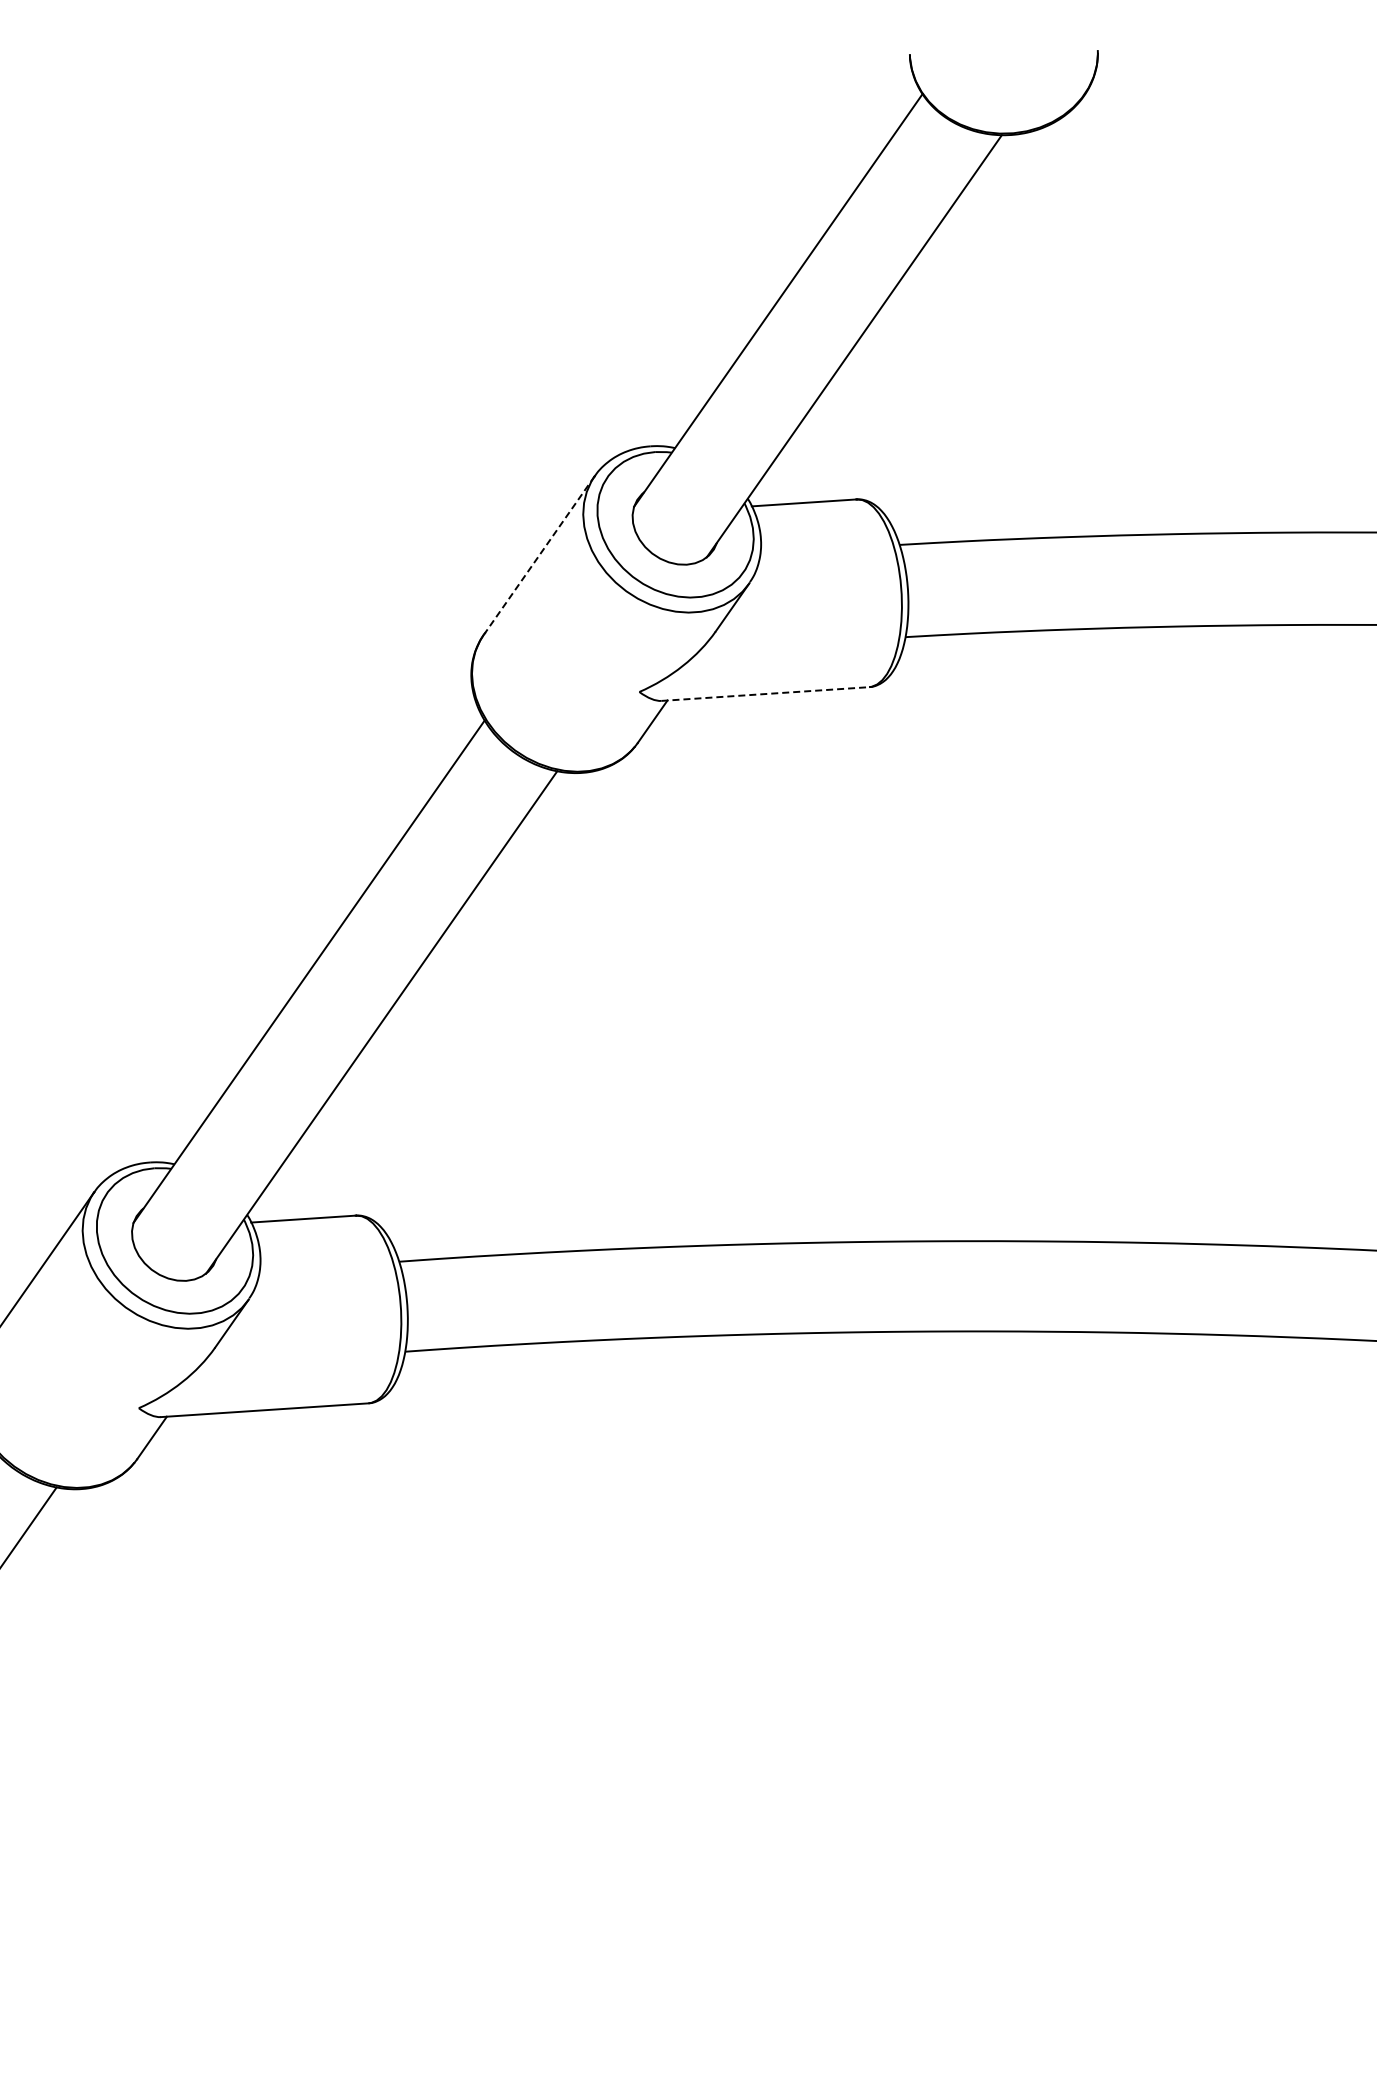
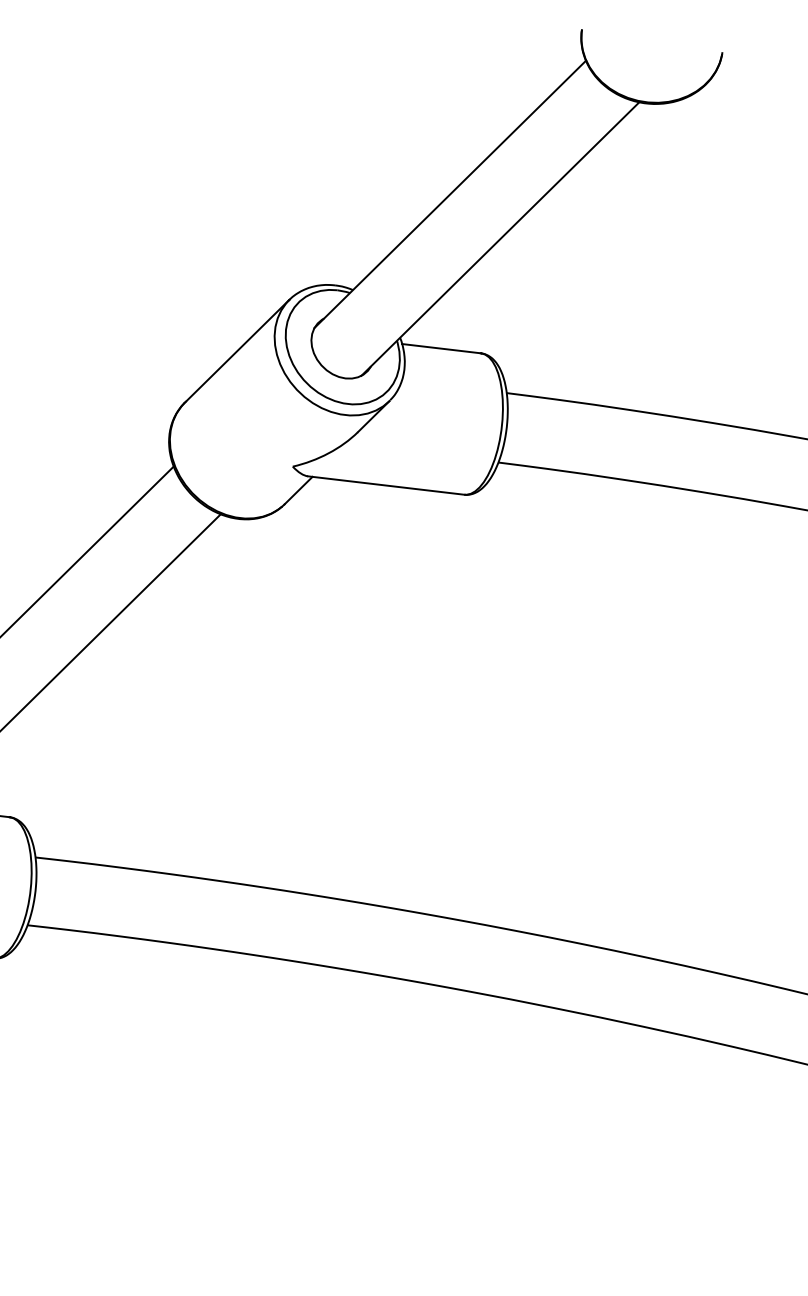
line: (538, 556) -> (236, 351), dashed -> solid
line: (765, 694) -> (386, 485), dashed -> solid

